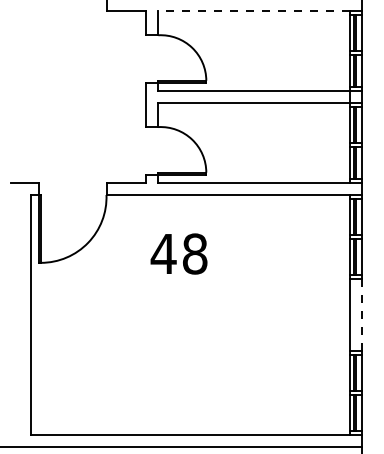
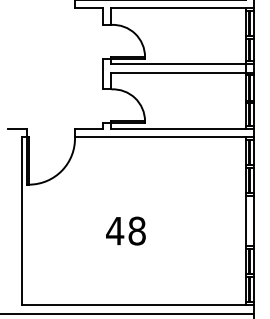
line: (254, 11) -> (178, 8), dashed -> solid
text: (178, 253) -> (125, 230), moved
line: (362, 314) -> (254, 220), dashed -> solid

